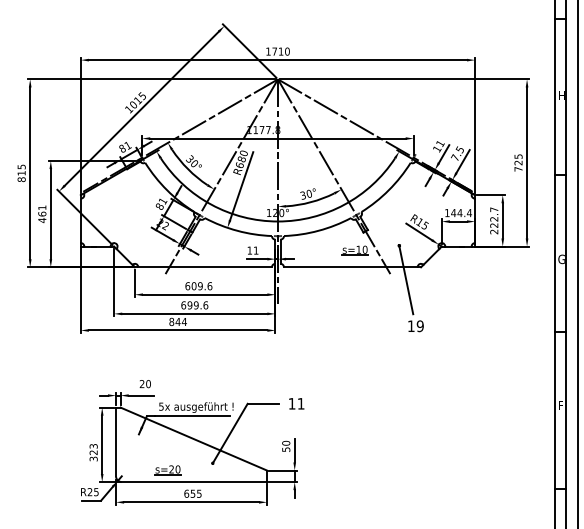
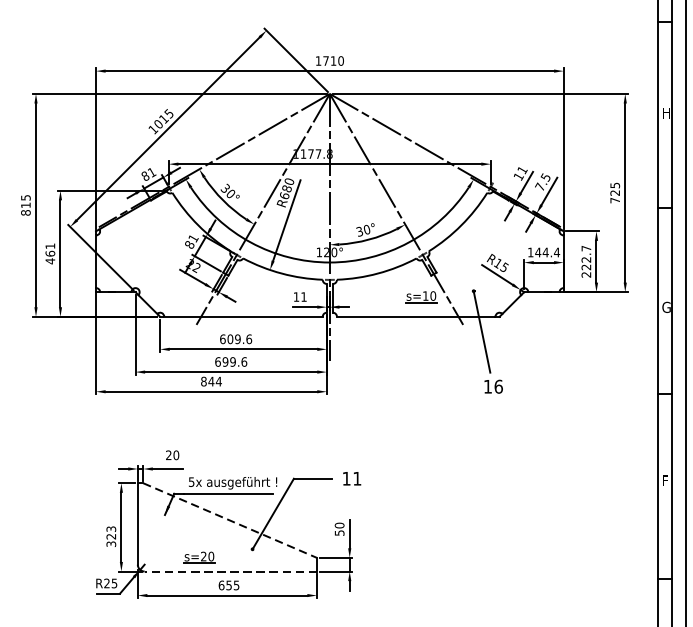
text: (419, 326) -> (497, 387), 19 -> 16
line: (193, 439) -> (229, 521), solid -> dashed
line: (194, 482) -> (230, 572), solid -> dashed

